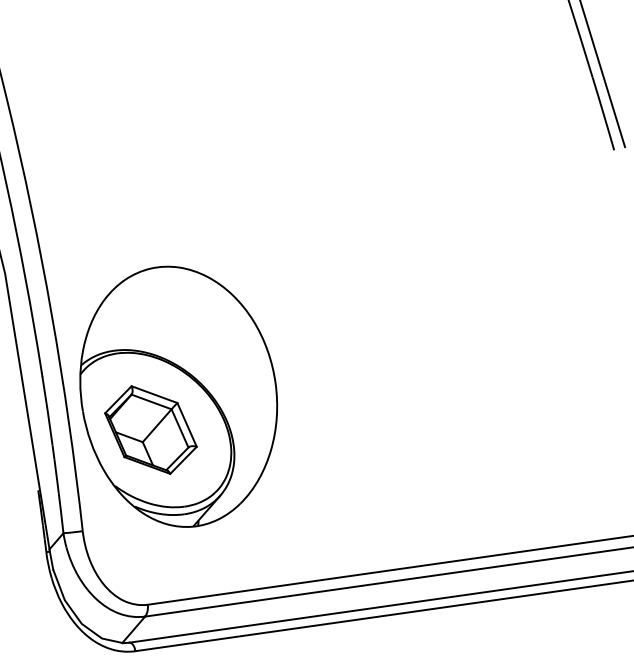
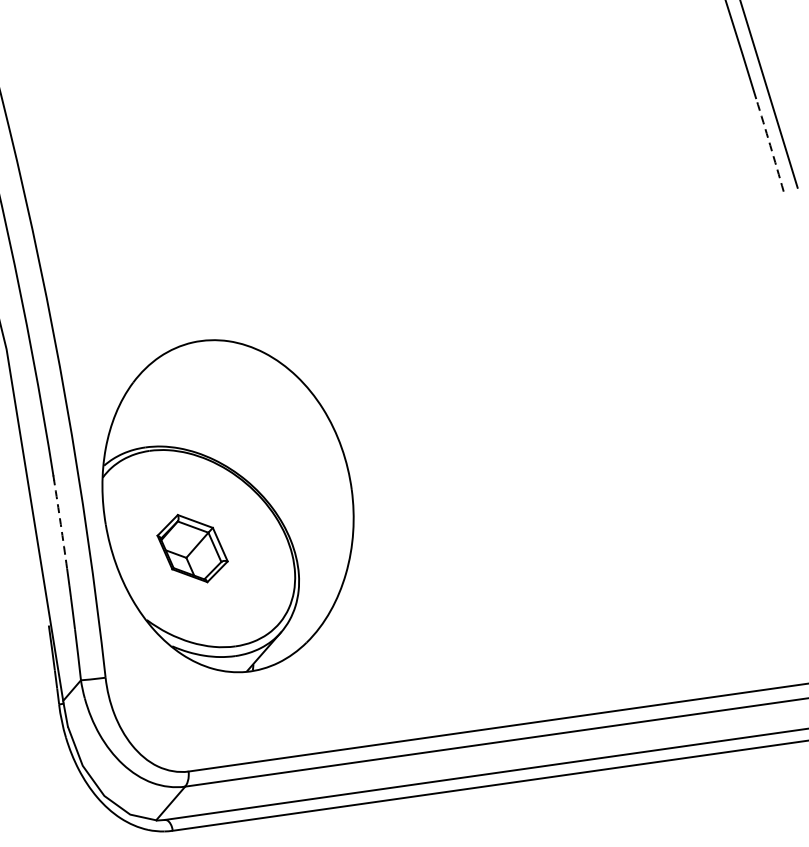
arc: (603, 113) -> (770, 144), solid -> dashed
arc: (47, 411) -> (60, 524), solid -> dashed
part: (150, 429) -> (192, 547), size x0.6

